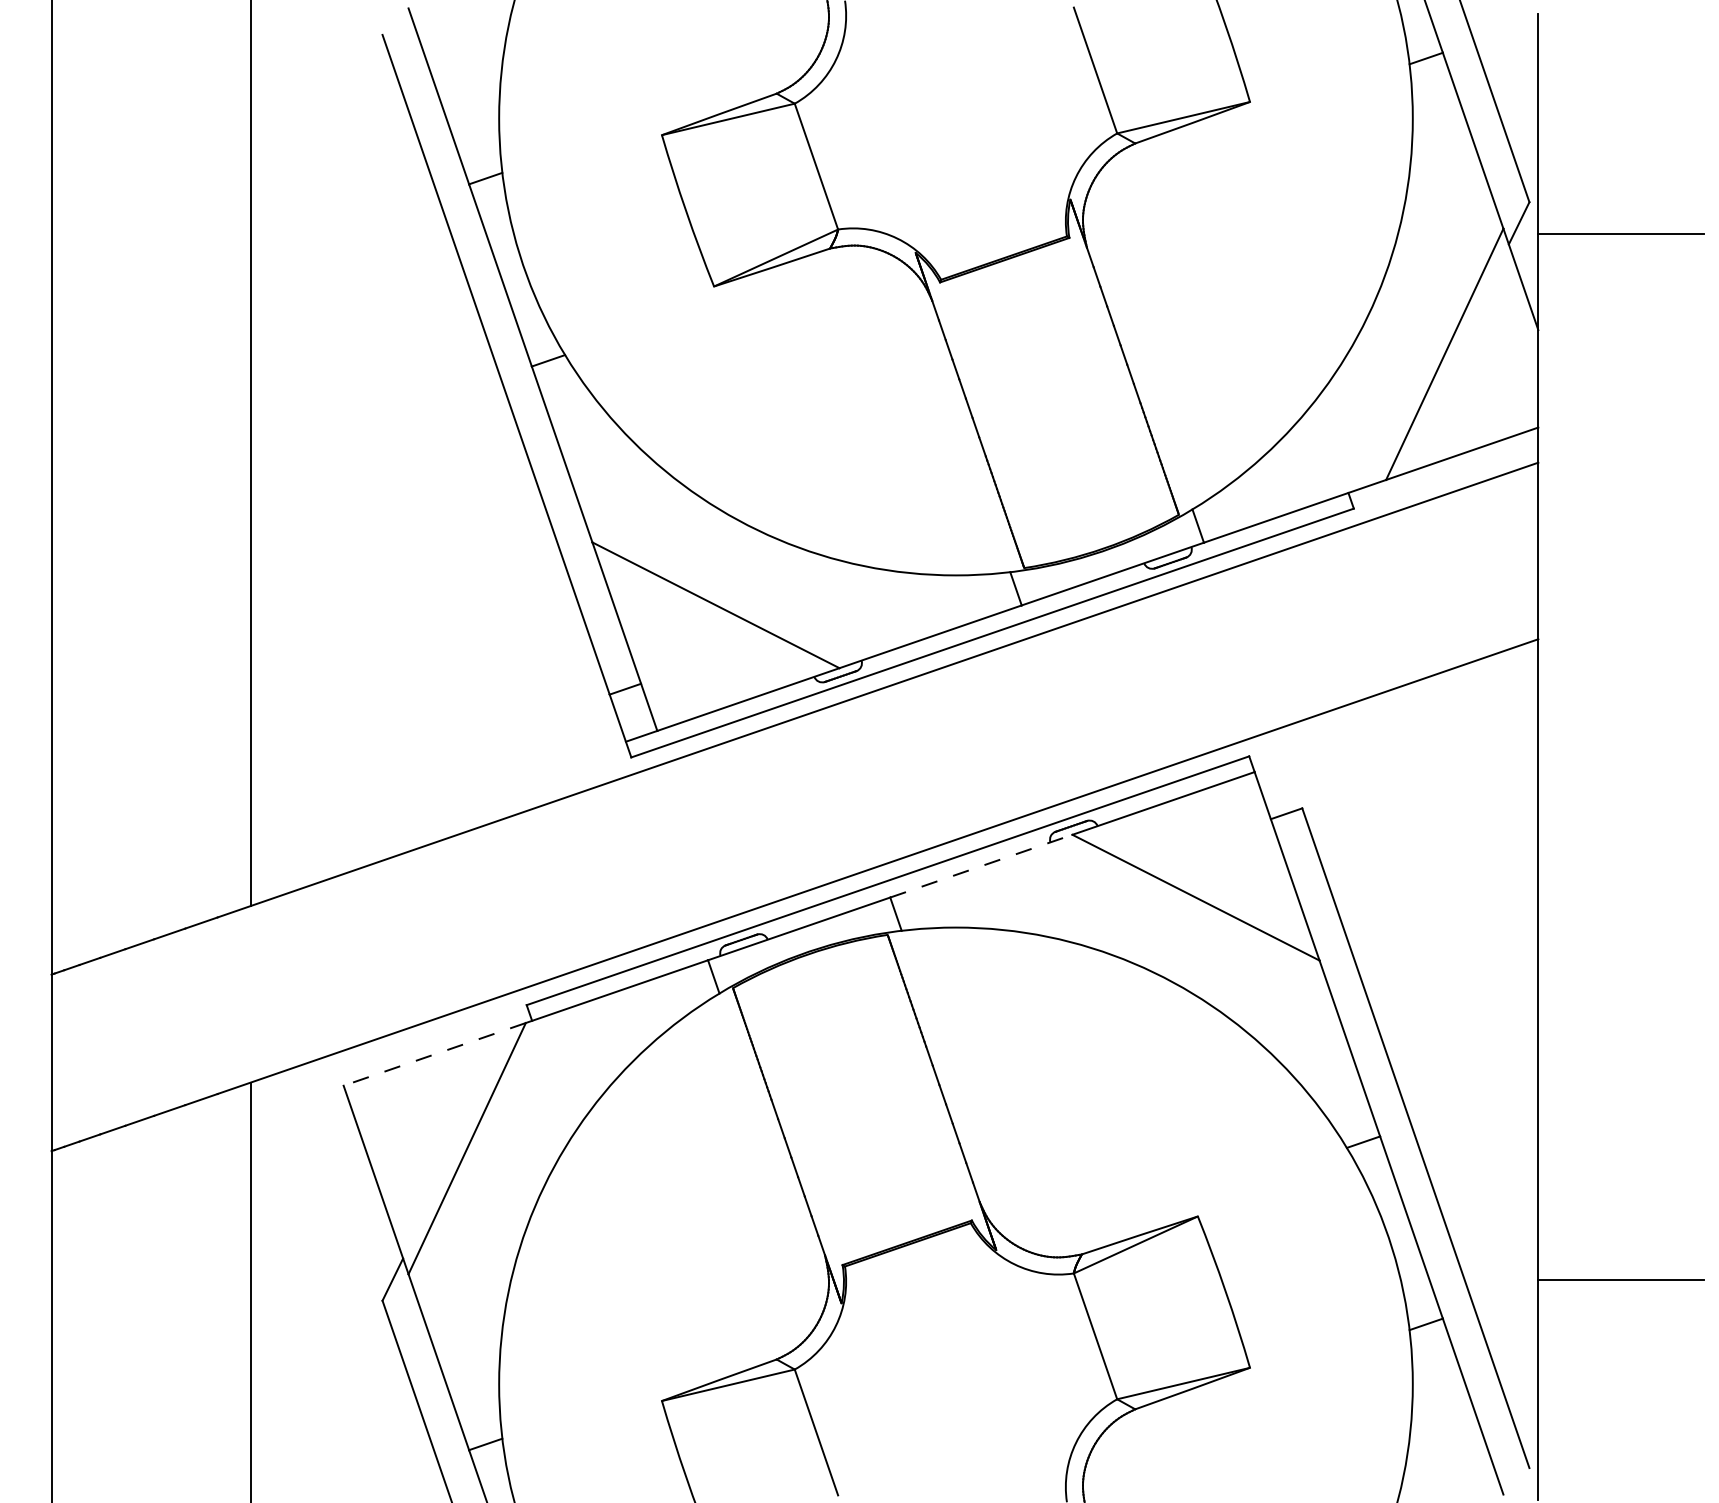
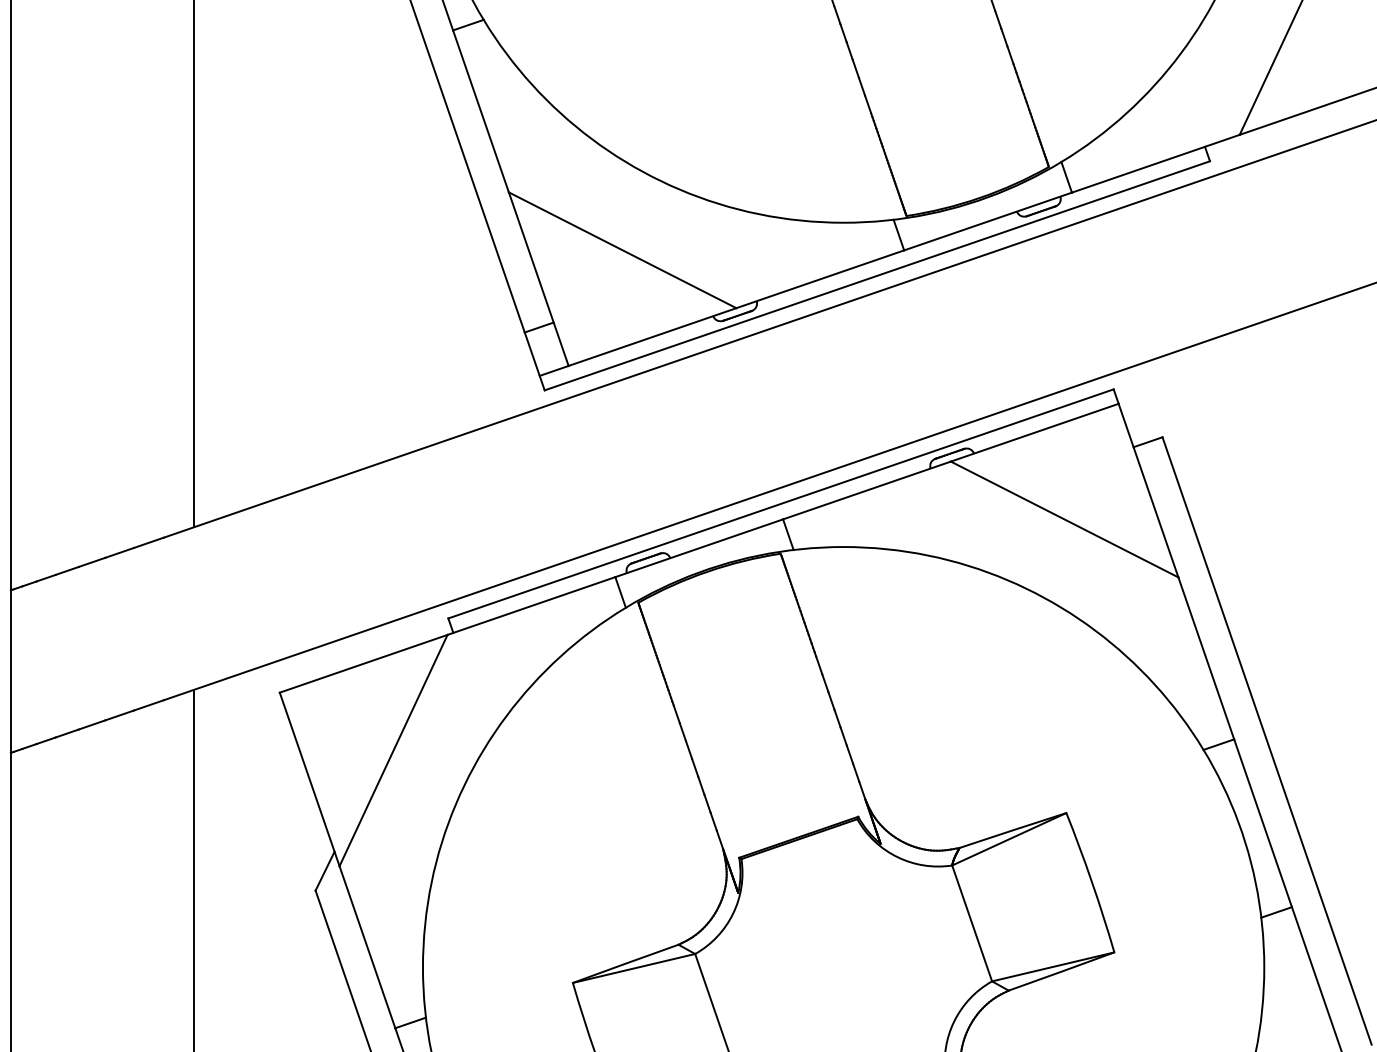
line: (981, 866) -> (867, 490), dashed -> solid
line: (434, 1054) -> (363, 663), dashed -> solid

